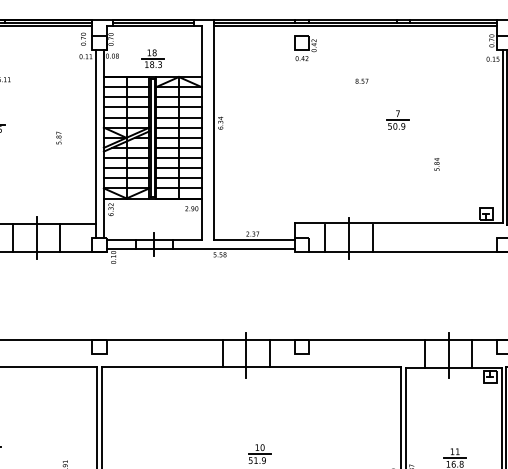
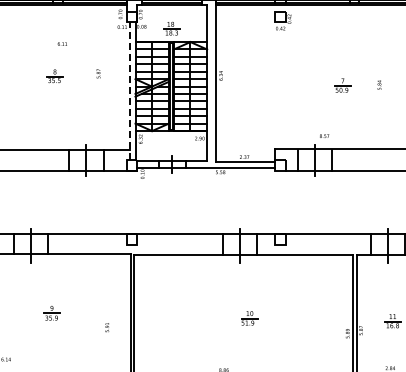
text: (361, 80) -> (324, 135), moved
part: (397, 119) -> (342, 85), moved
text: (58, 137) -> (98, 73), moved
line: (95, 144) -> (129, 91), solid -> dashed
text: (436, 163) -> (379, 84), moved

